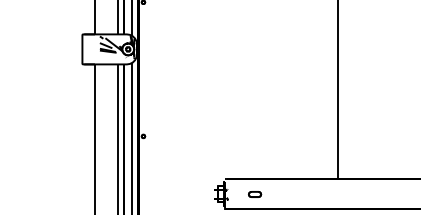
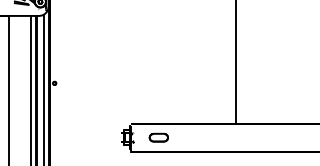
part: (255, 194) -> (159, 137), size x1.6

